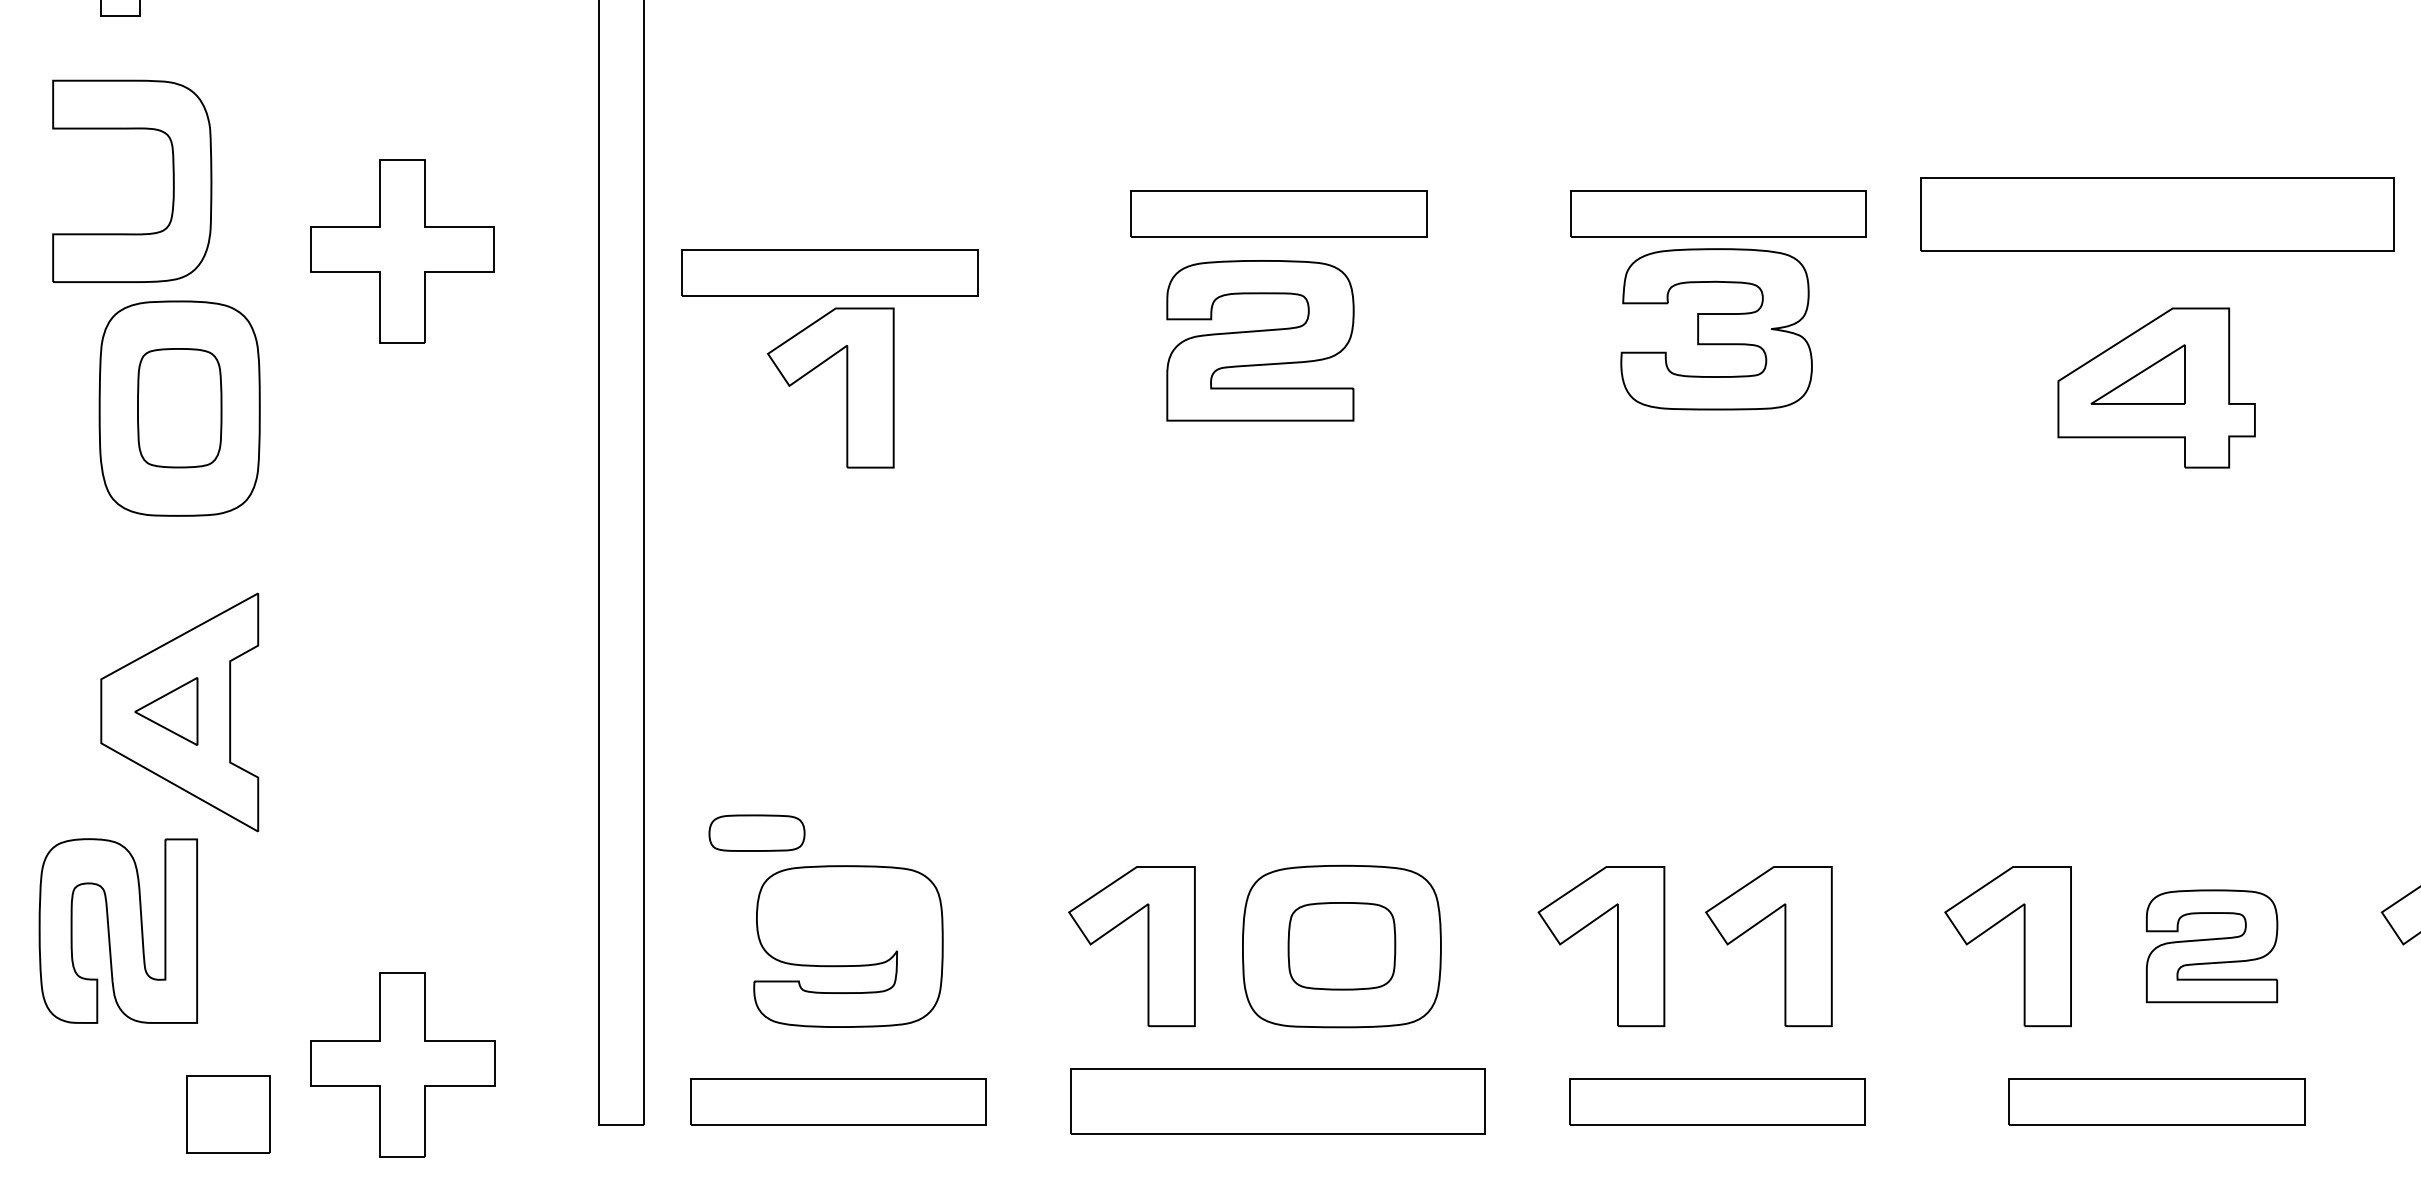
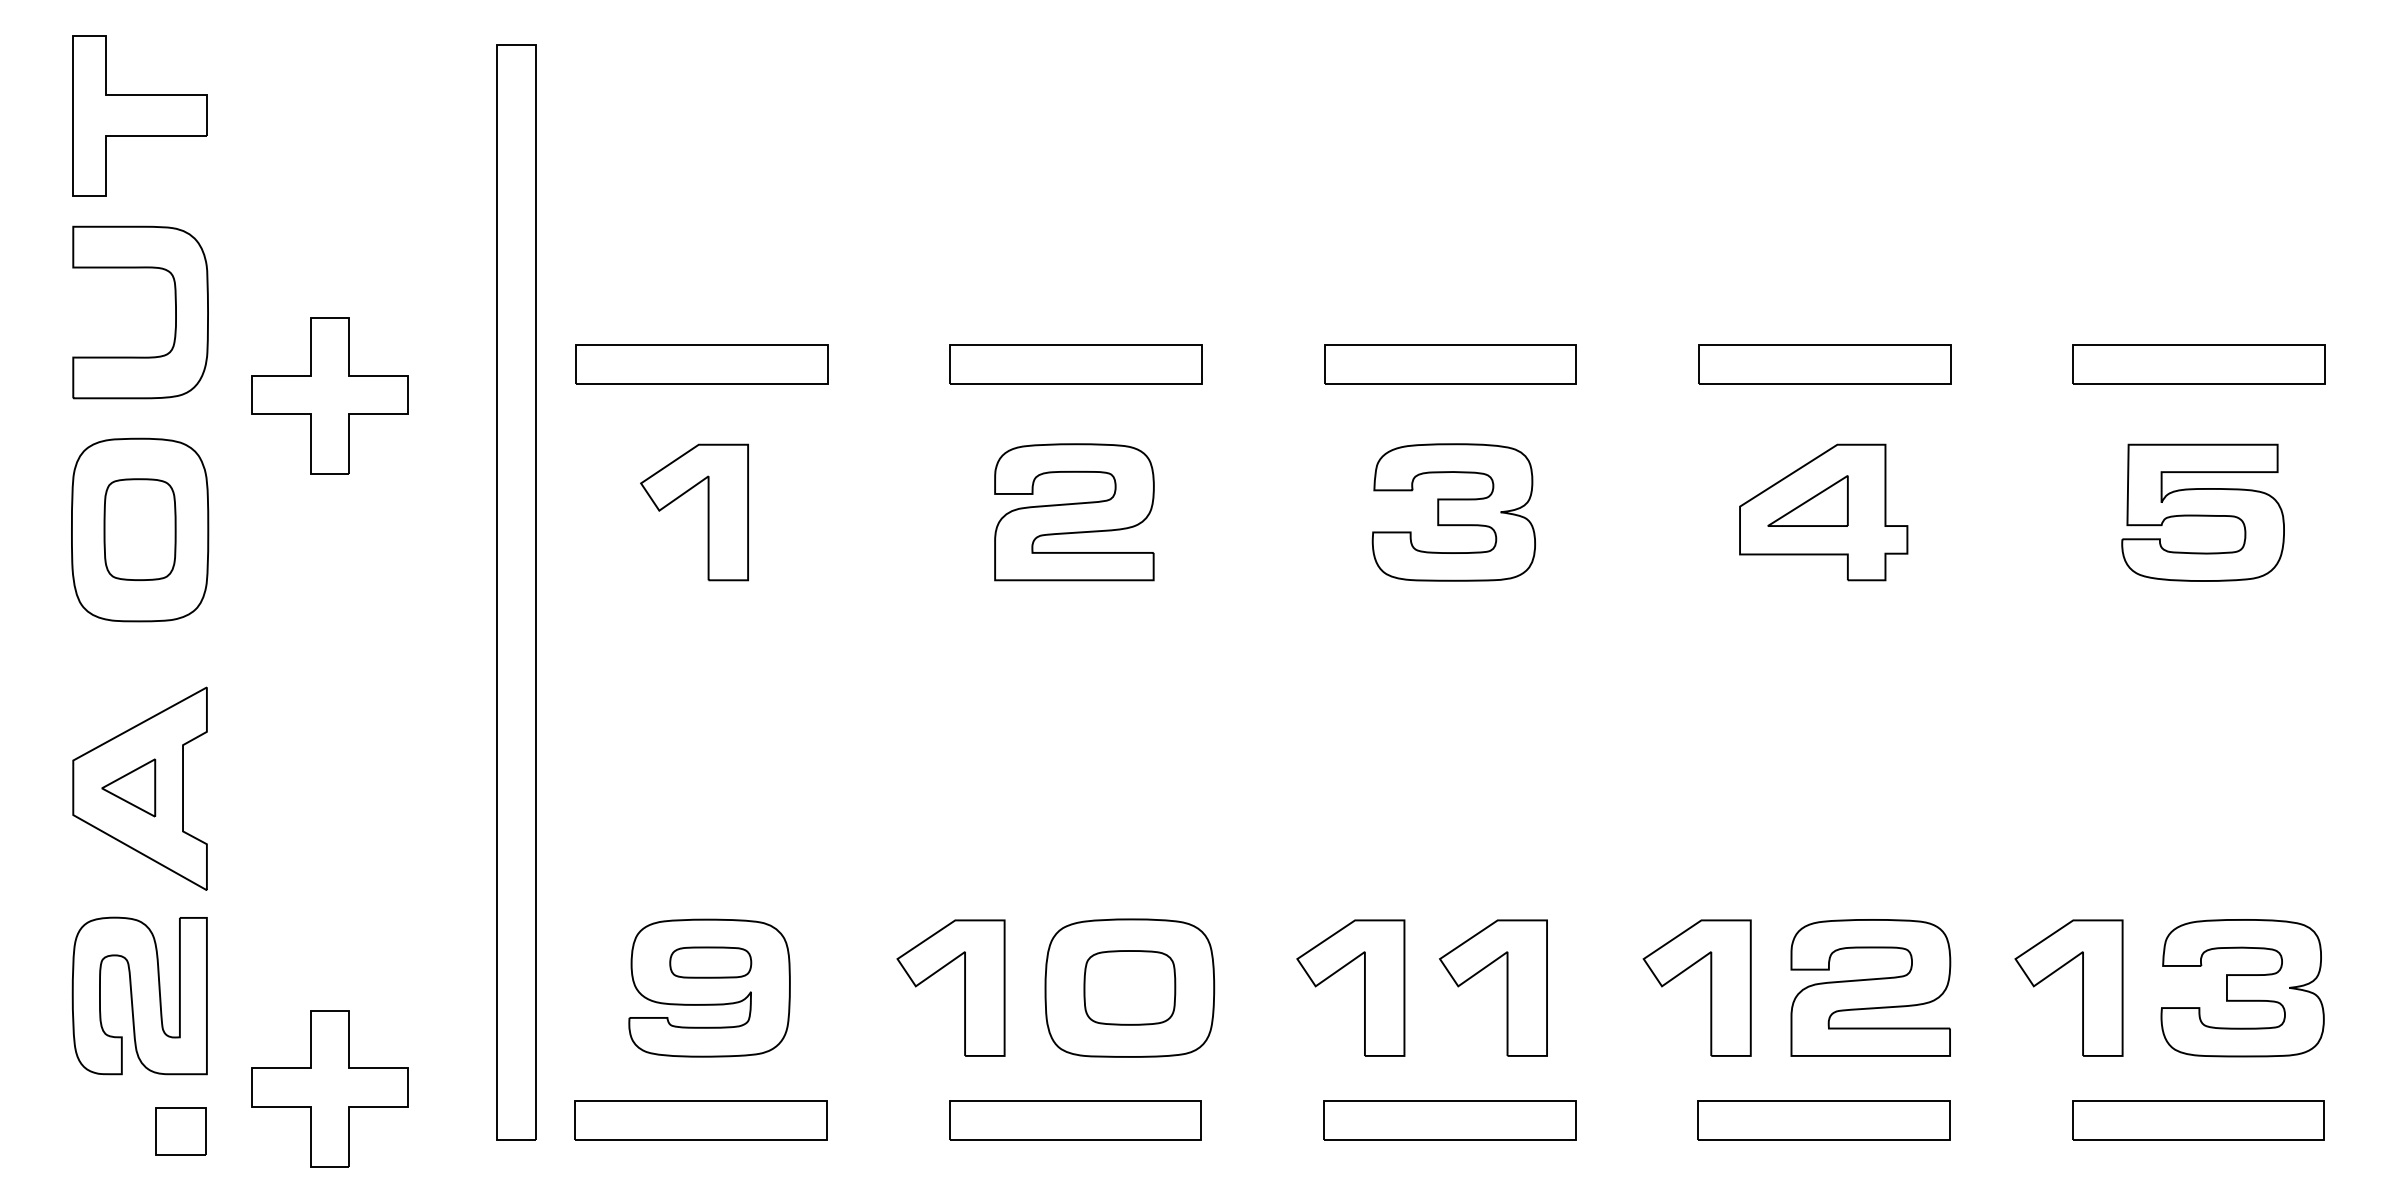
part: (173, 181) -> (175, 312), moved
part: (2157, 214) -> (1824, 364), size x0.62
part: (829, 272) -> (701, 364), moved
part: (1716, 329) -> (1453, 512), moved
part: (1260, 341) -> (1074, 512), moved
part: (756, 833) -> (710, 962), moved
part: (118, 930) -> (139, 995), moved
part: (2211, 945) -> (1870, 987), size x1.43
part: (1278, 1101) -> (1075, 1120), size x0.71
part: (227, 1114) -> (180, 1131), size x0.71

